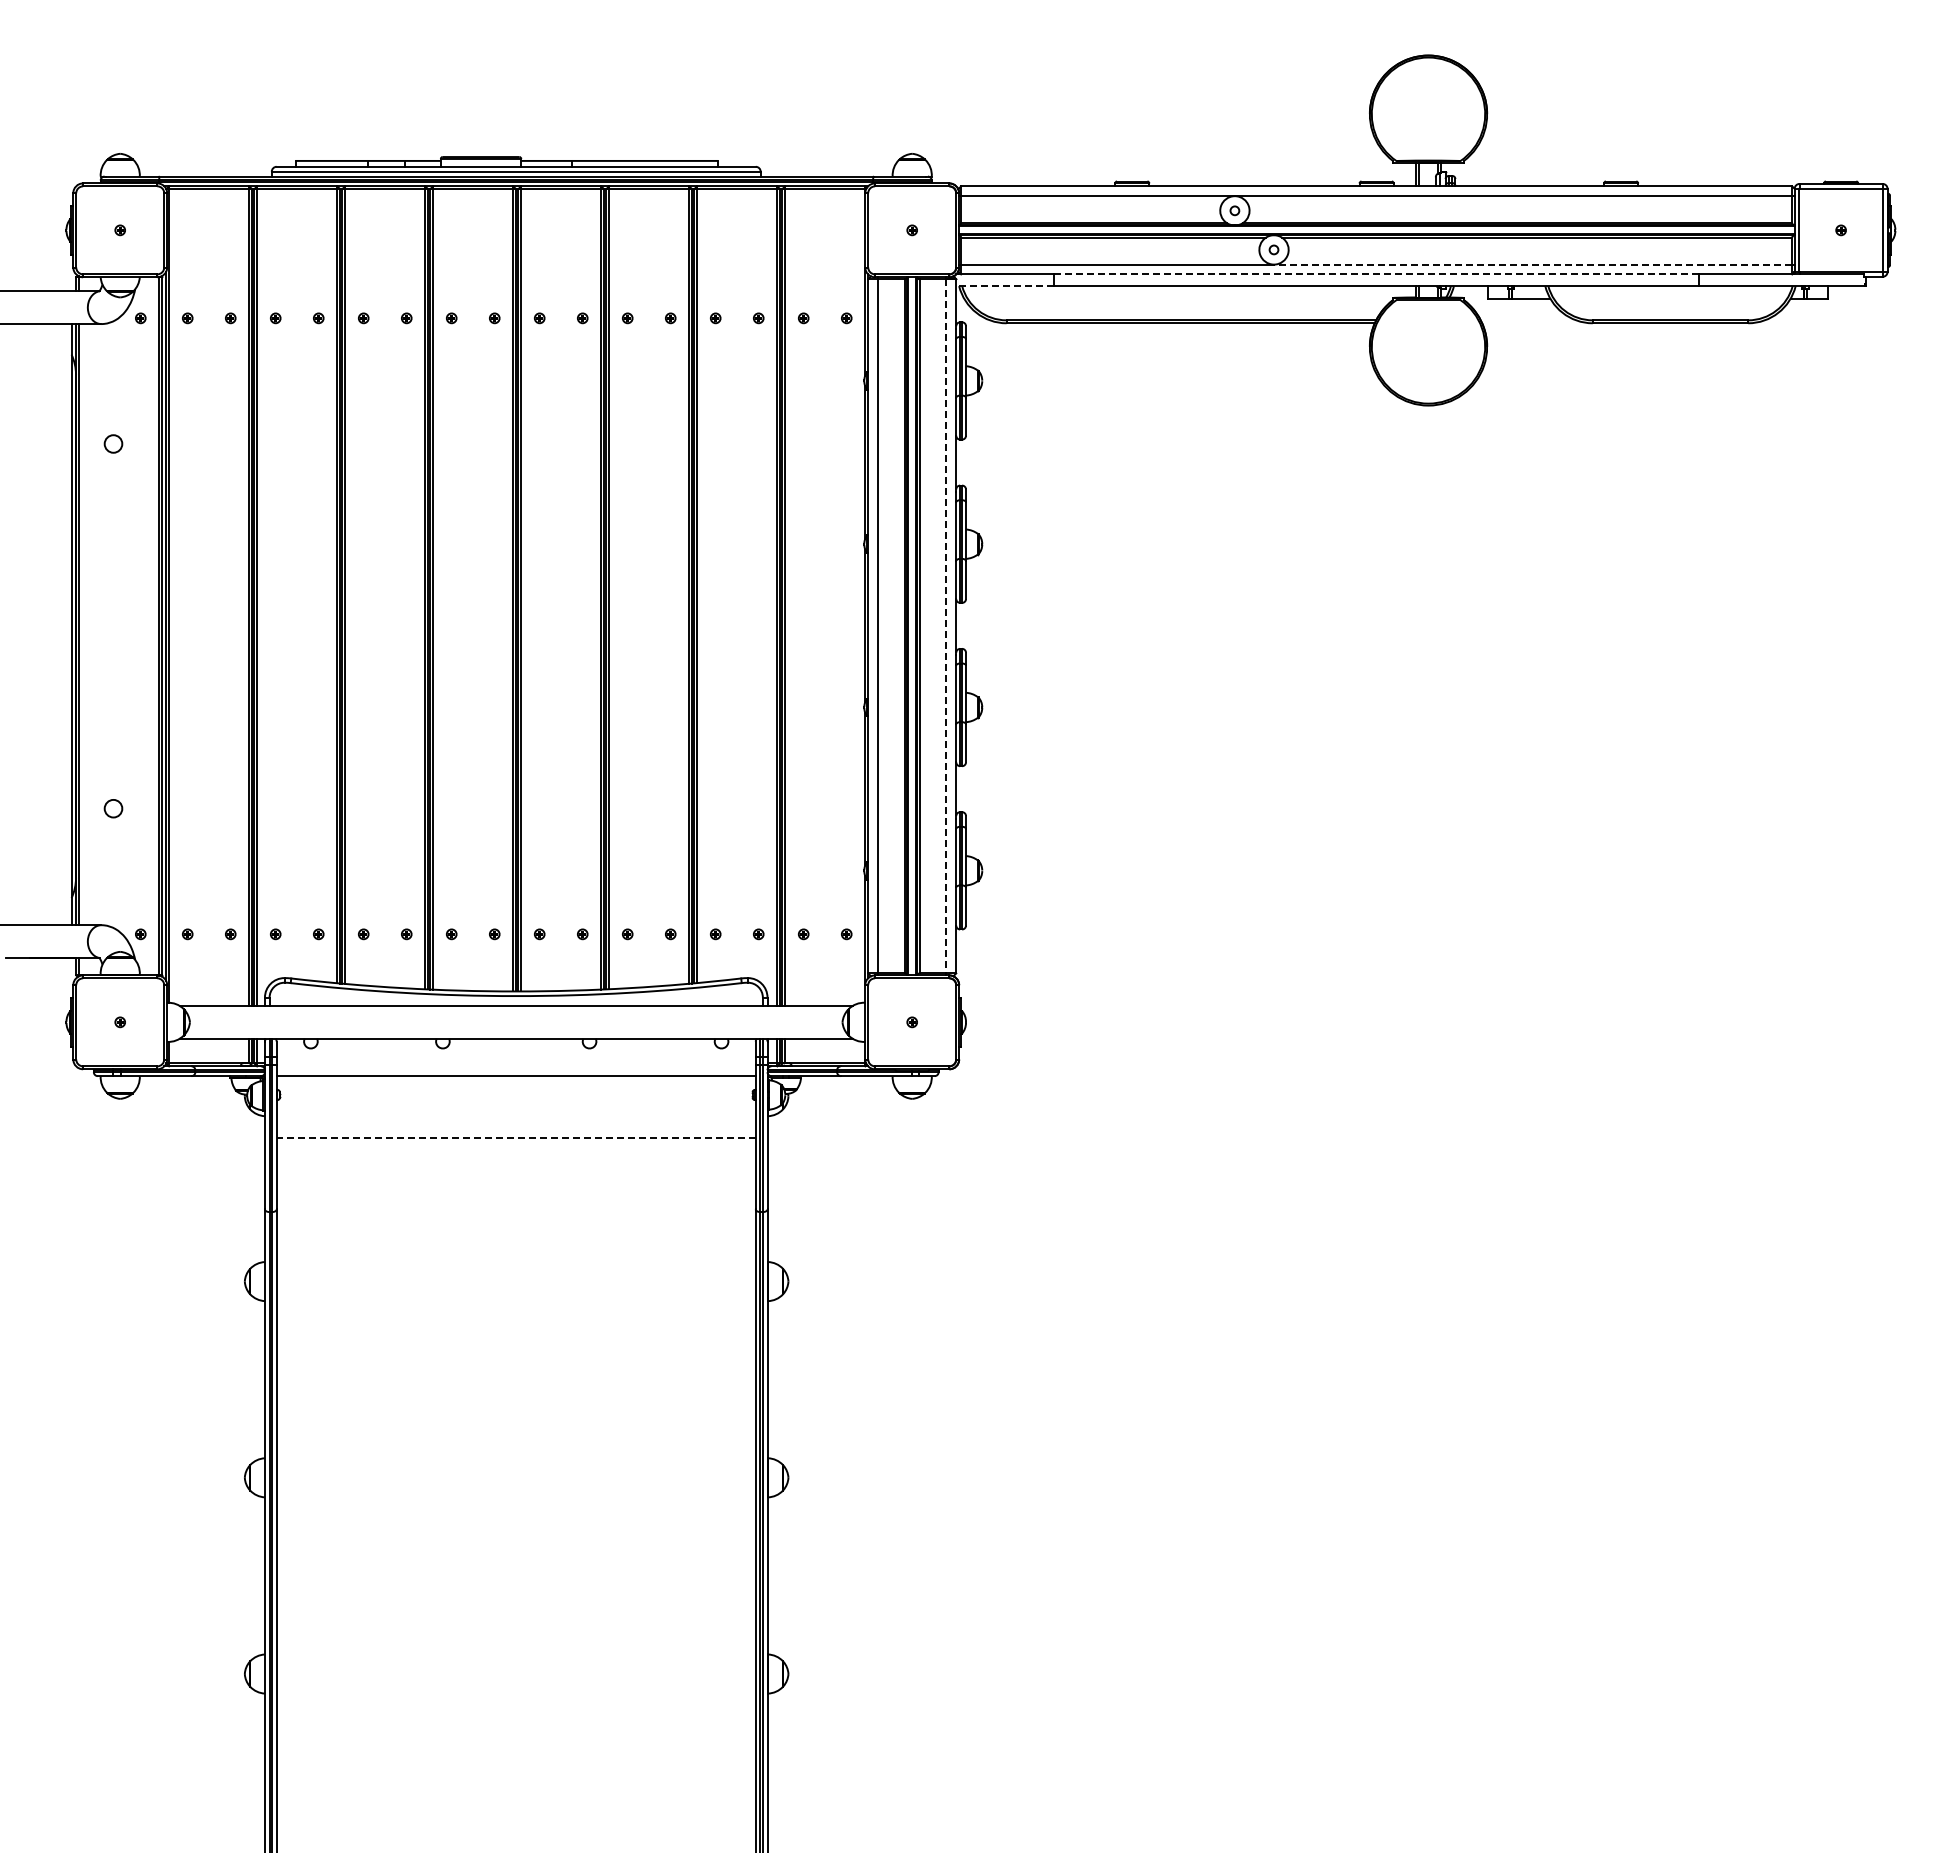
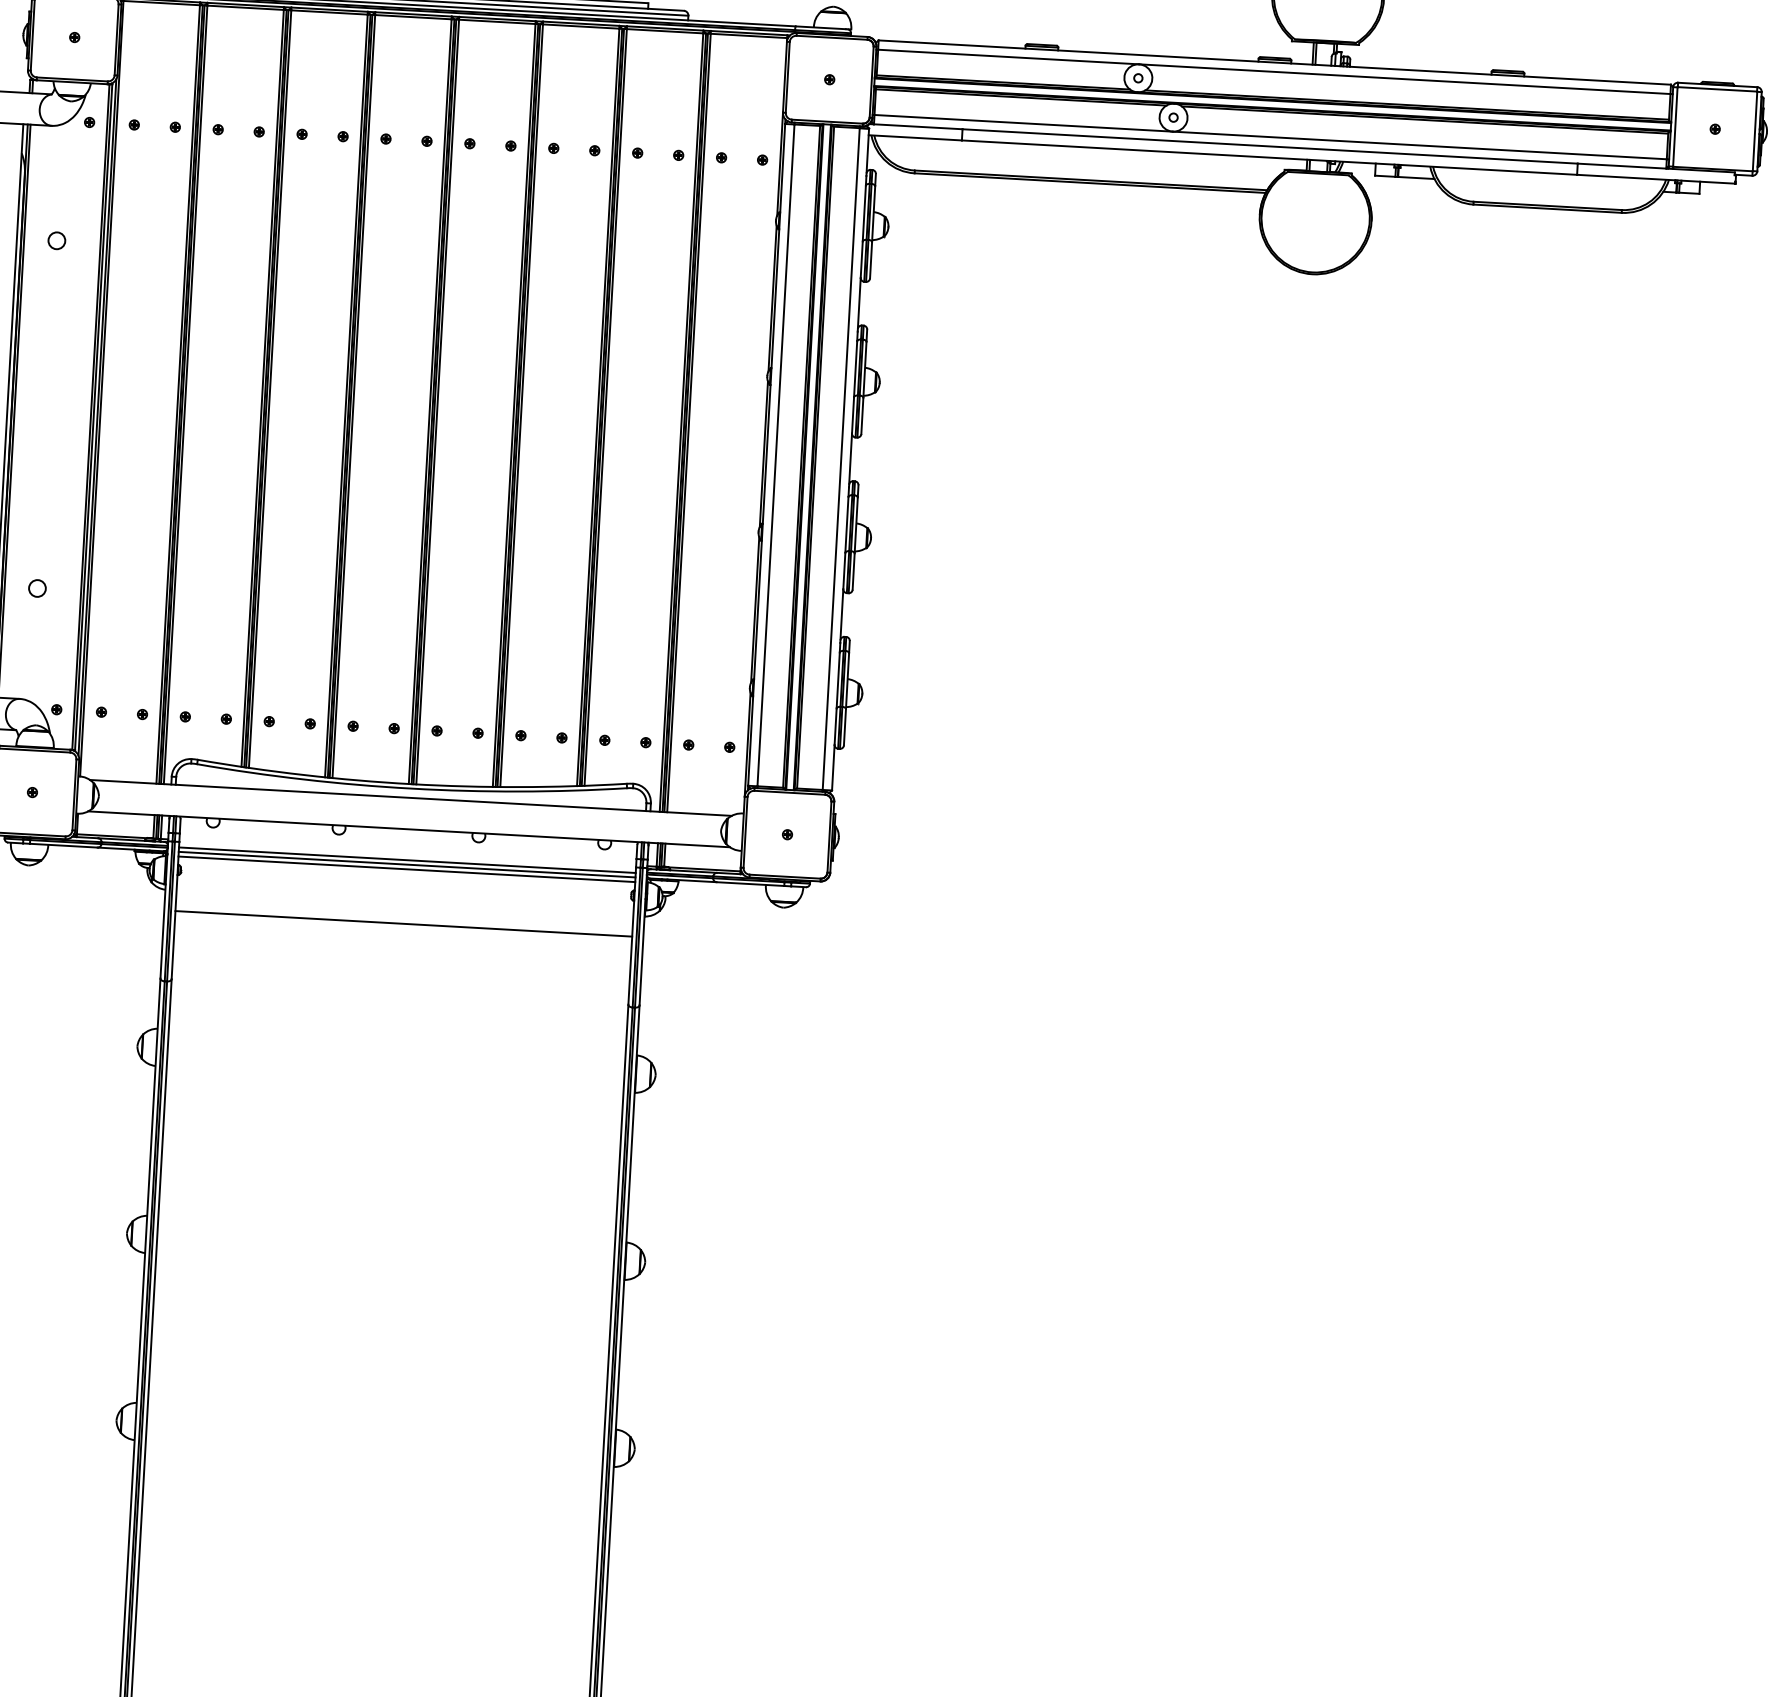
line: (1532, 264) -> (1419, 145), dashed -> solid
line: (1376, 274) -> (1269, 146), dashed -> solid
line: (1005, 286) -> (915, 138), dashed -> solid
line: (946, 626) -> (841, 459), dashed -> solid
line: (515, 1071) -> (406, 860), added
line: (515, 1080) -> (406, 869), added
line: (516, 1137) -> (404, 923), dashed -> solid

